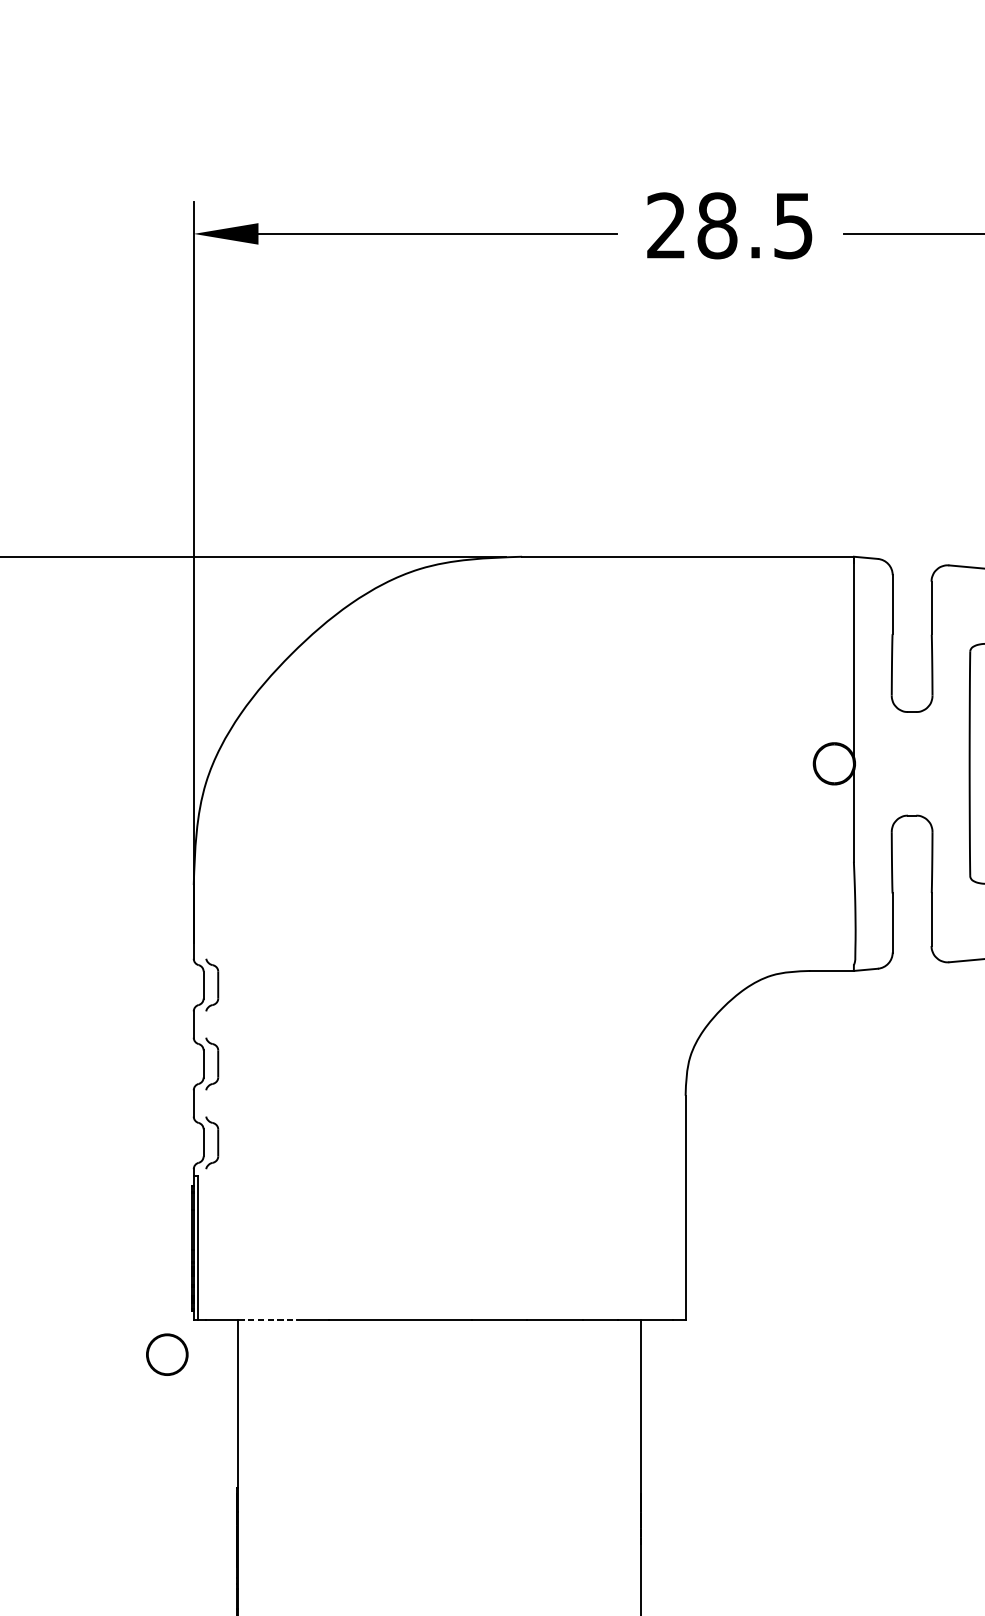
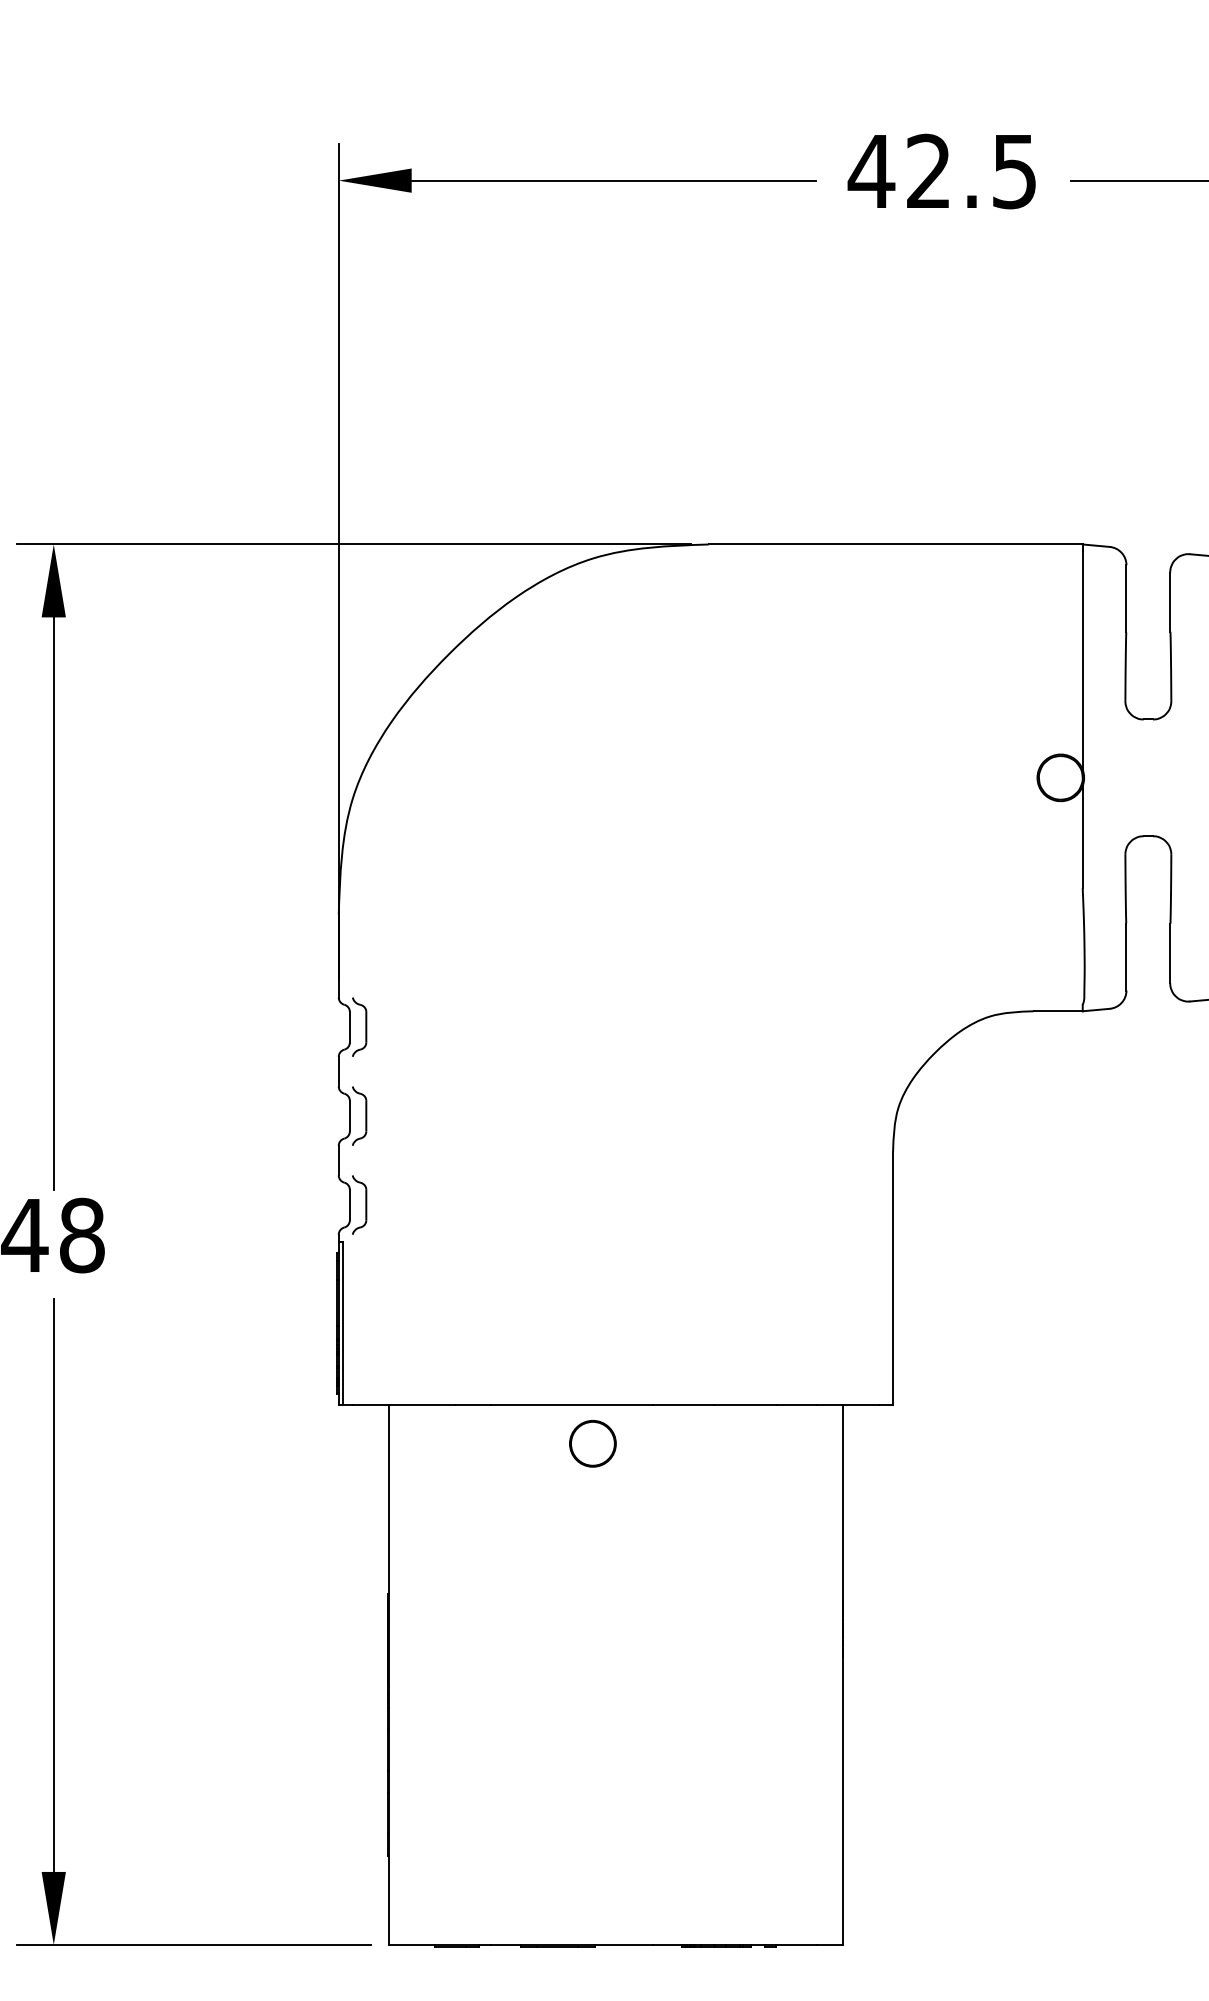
text: (691, 225) -> (899, 171), 28.5 -> 42.5
line: (267, 1320) -> (421, 1405), dashed -> solid
circle: (166, 1354) -> (592, 1443), moved

